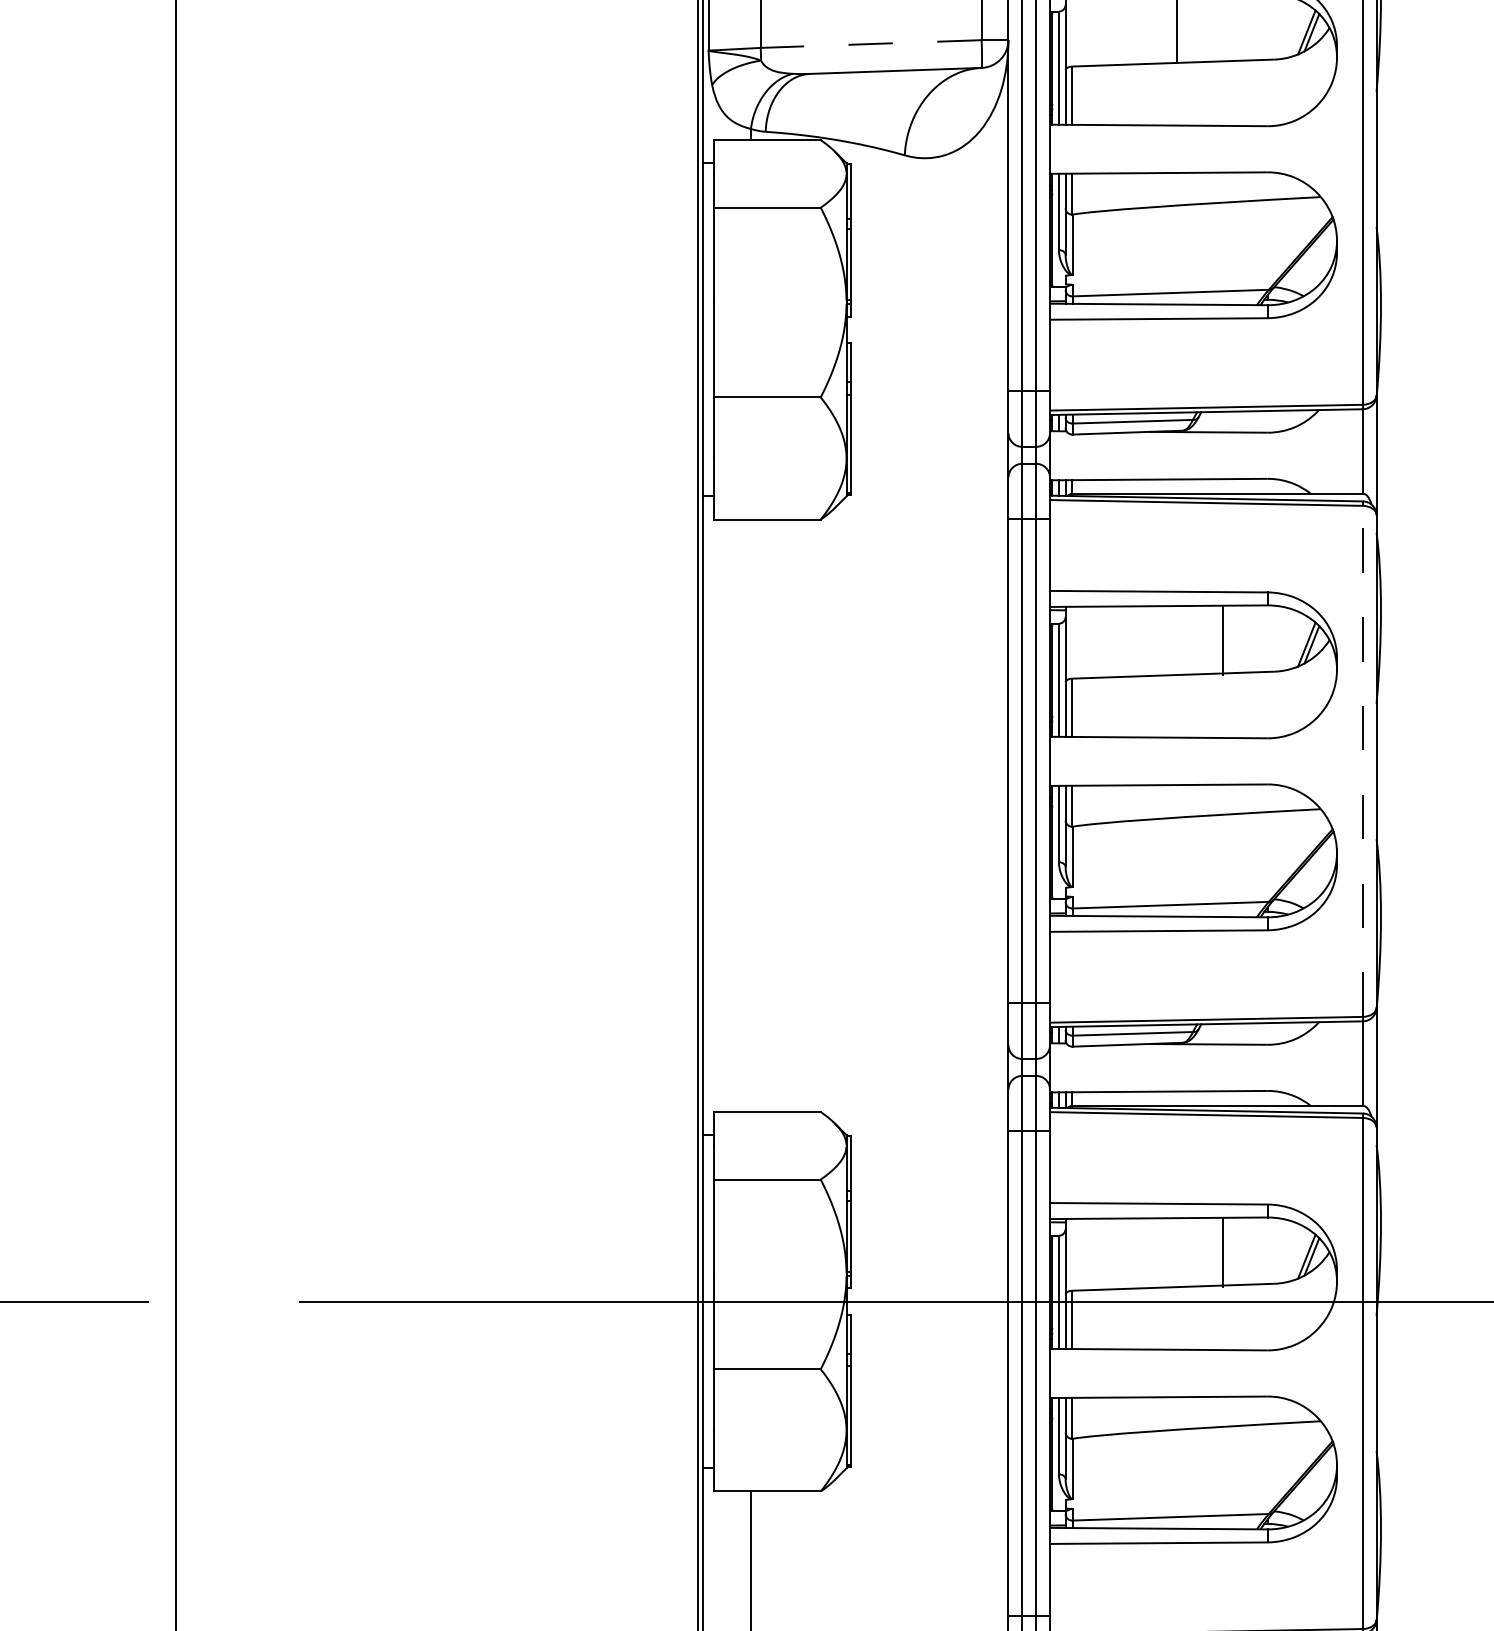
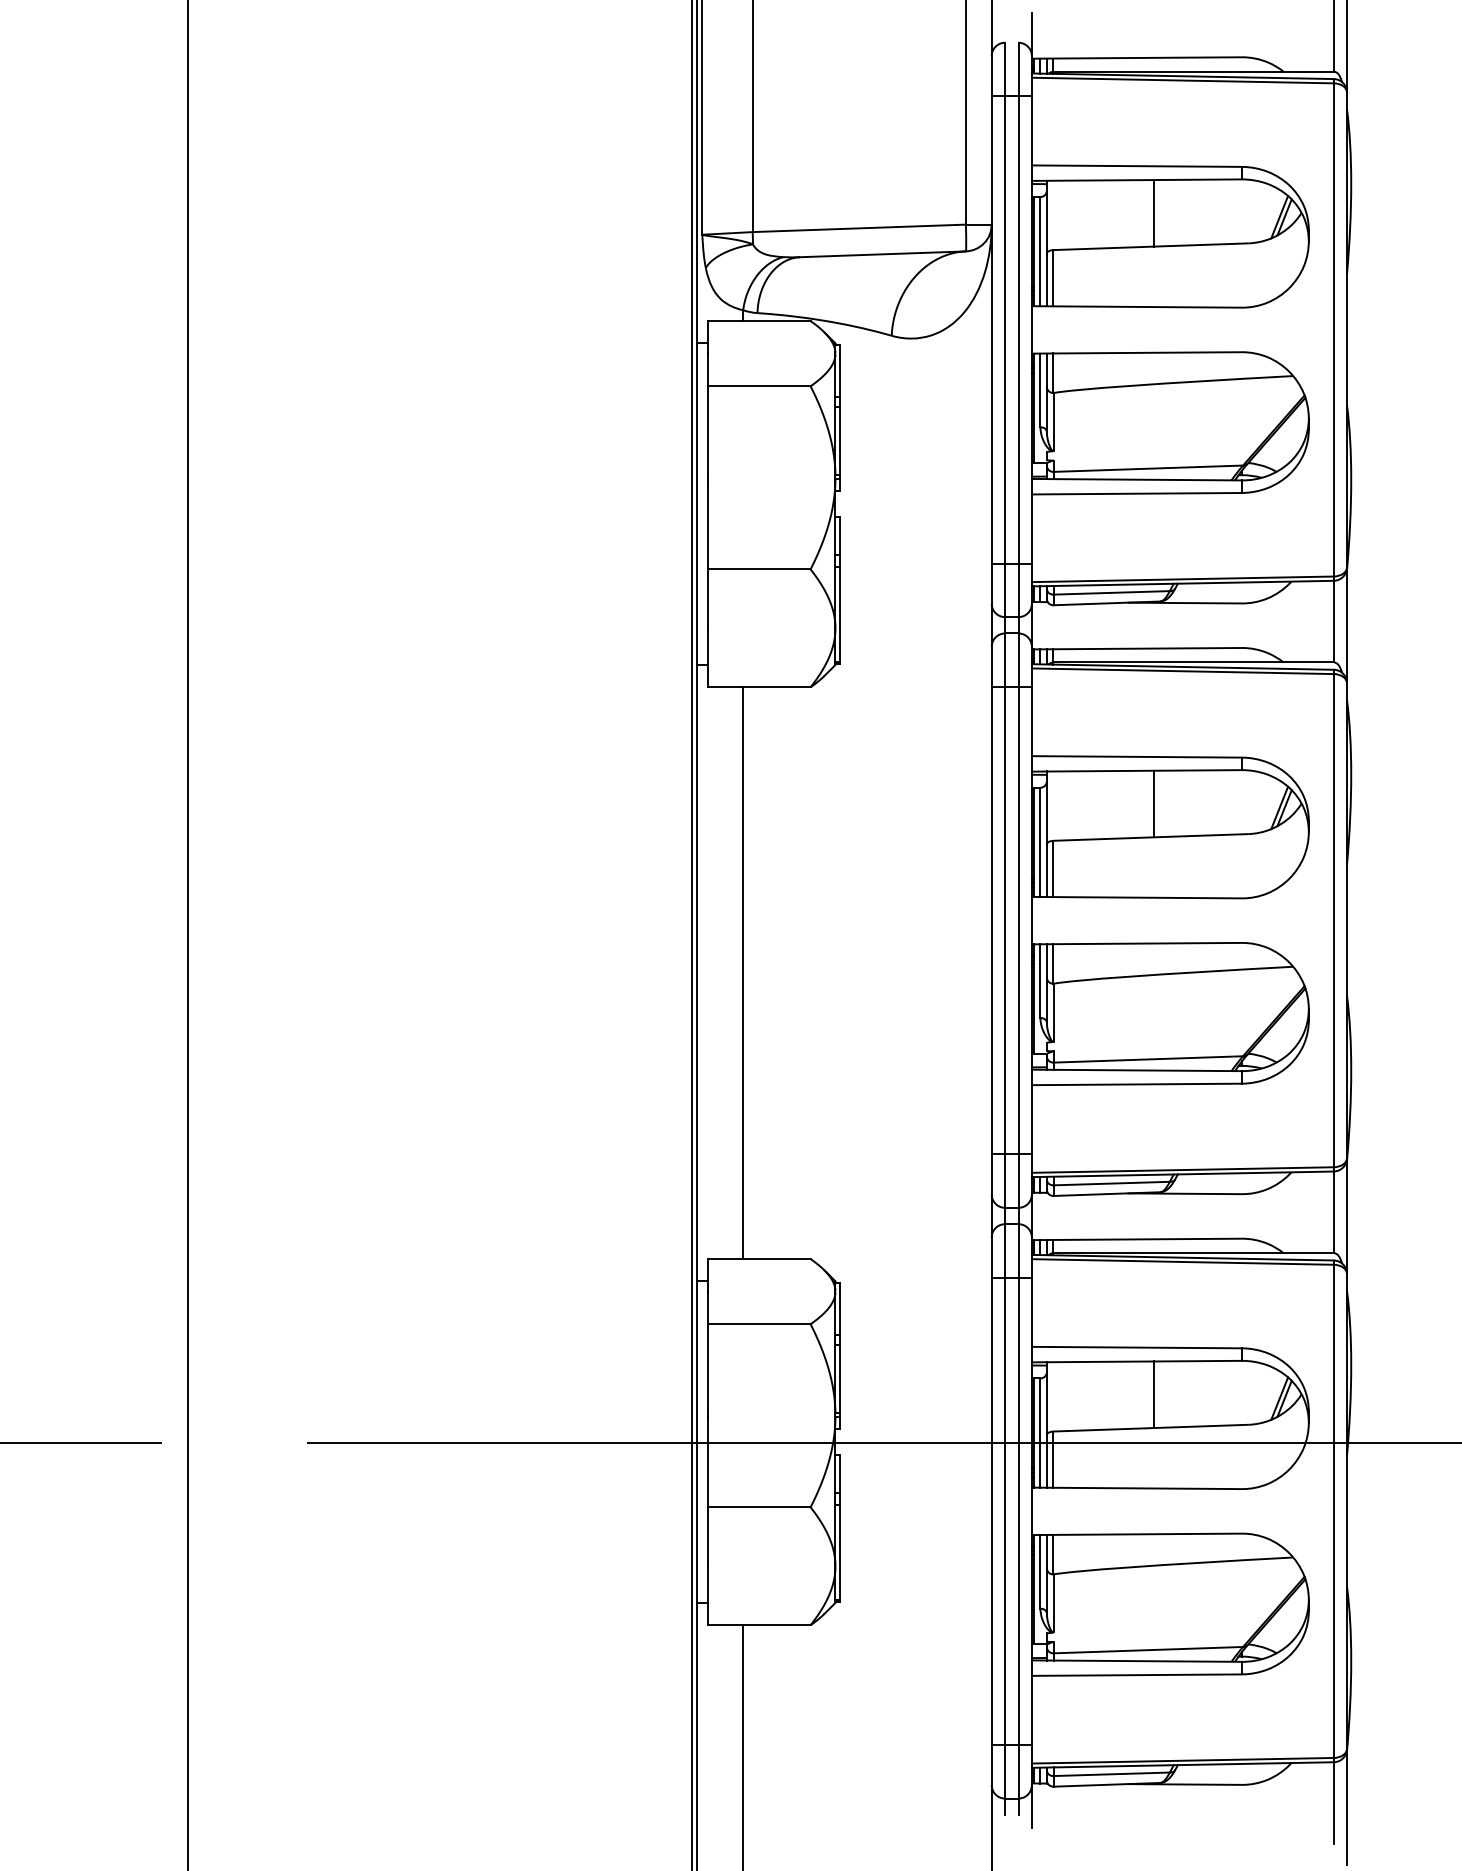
line: (871, 44) -> (859, 228), dashed -> solid
line: (1223, 639) -> (1154, 803), moved
line: (1362, 761) -> (1333, 920), dashed -> solid
line: (751, 816) -> (743, 973), added
line: (1223, 1252) -> (1154, 1394), moved

